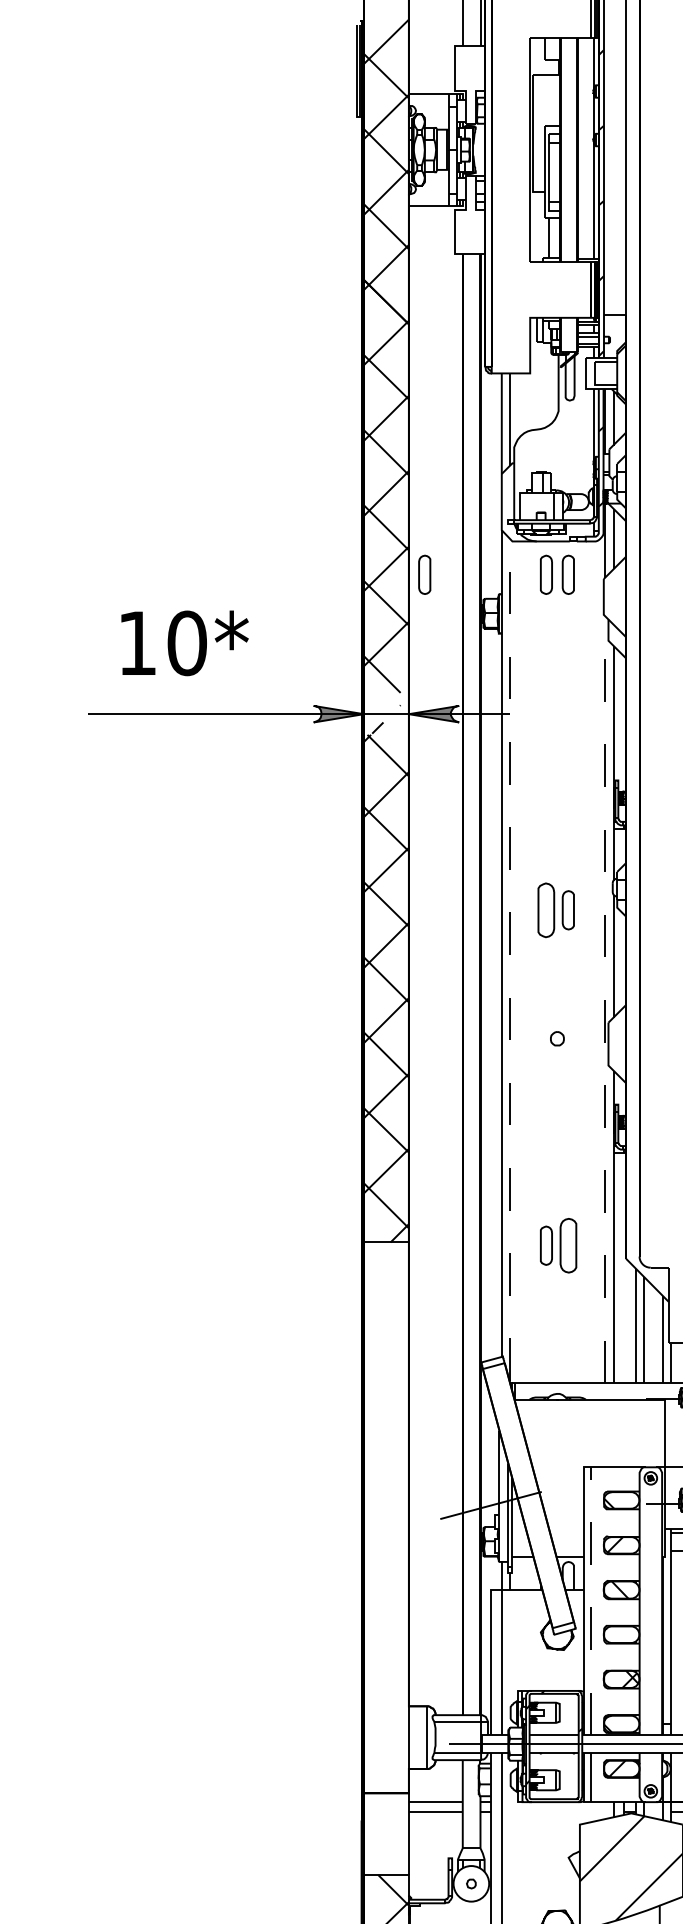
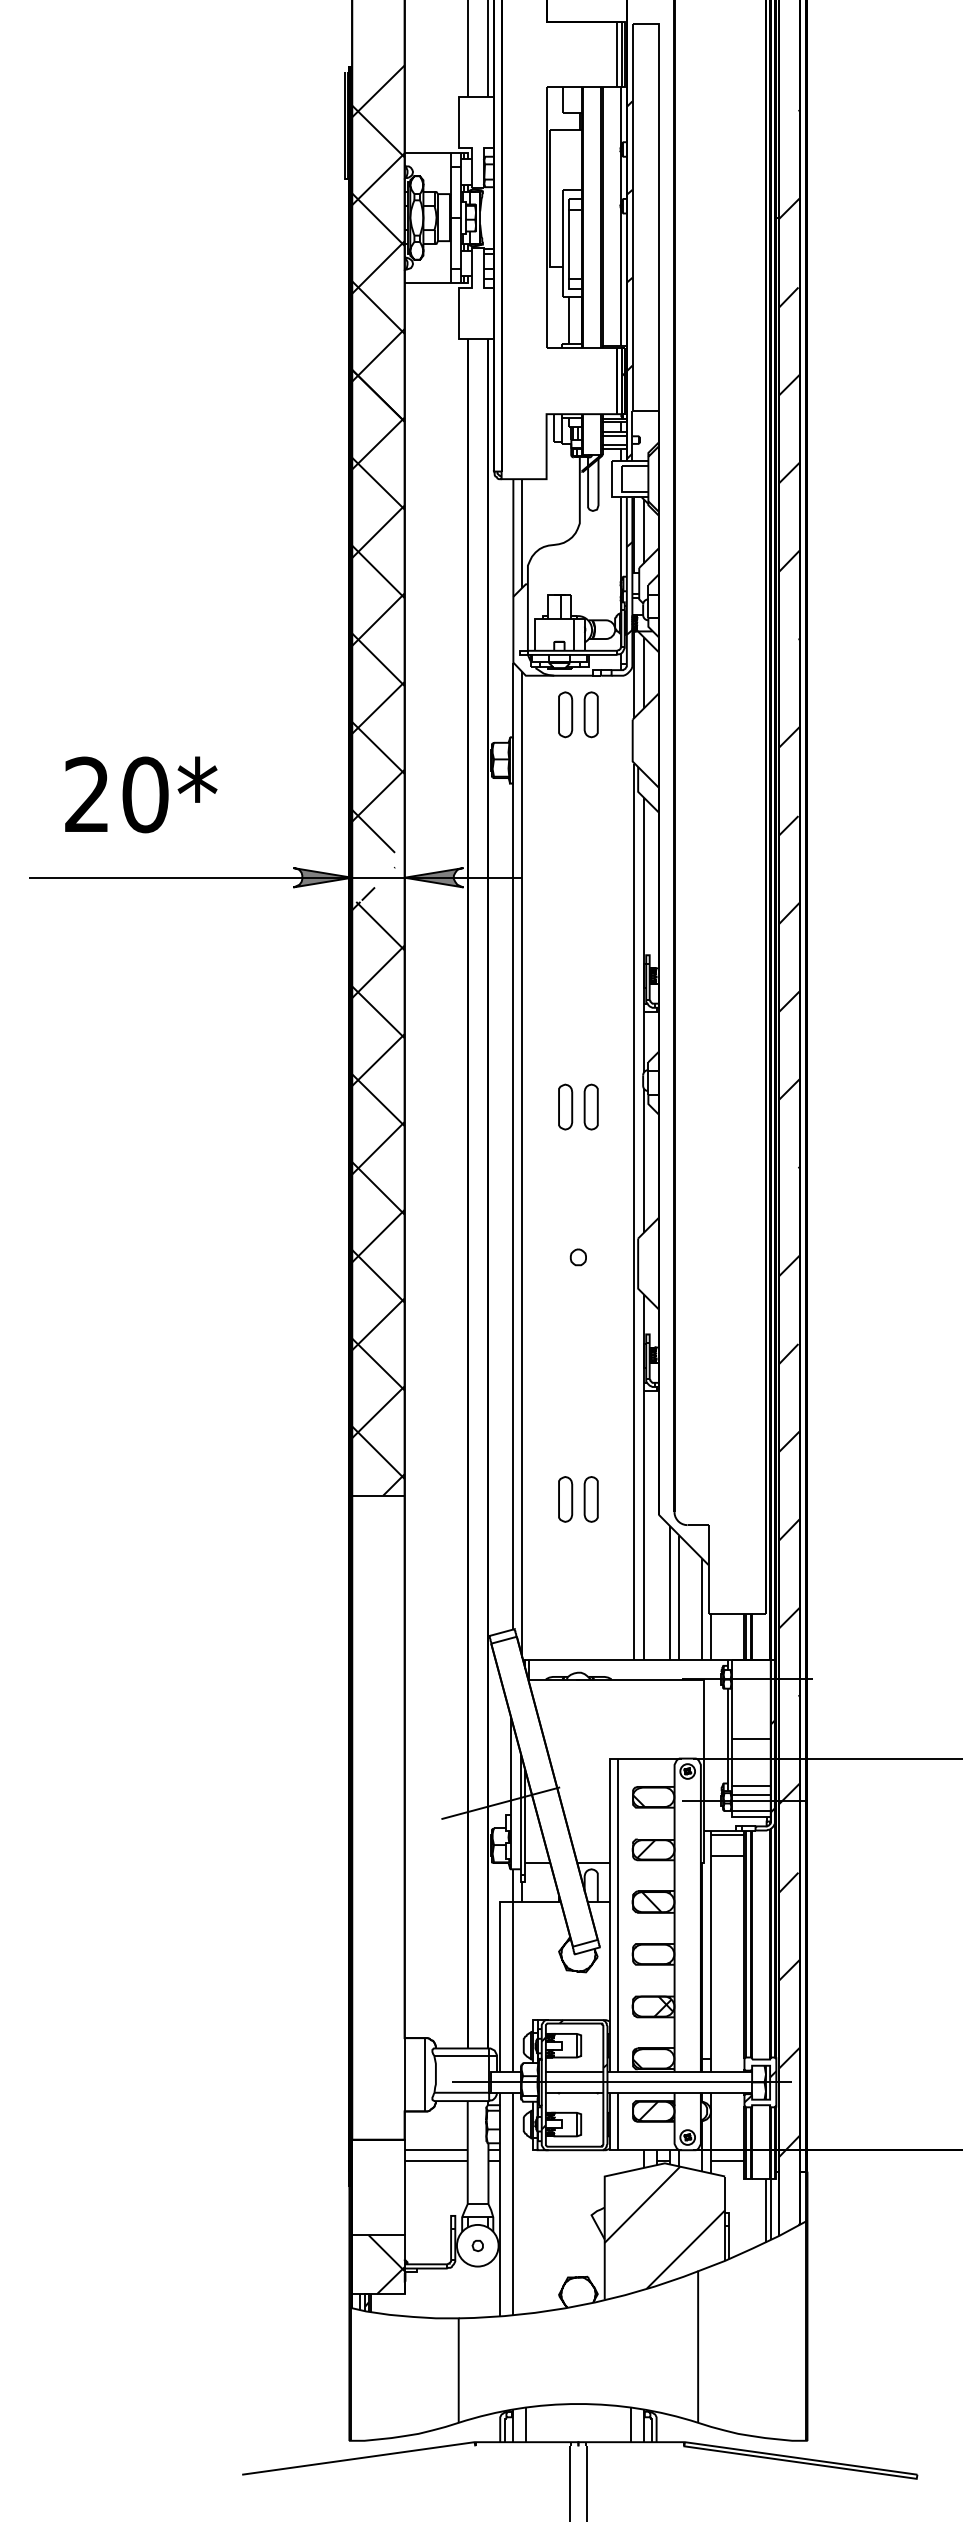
part: (424, 574) -> (422, 714), removed
text: (136, 642) -> (86, 793), 10* -> 20*
part: (546, 909) -> (565, 1106), size x0.71
line: (509, 959) -> (522, 1164), dashed -> solid
line: (605, 999) -> (634, 1211), dashed -> solid
part: (567, 1245) -> (590, 1499), size x0.71
line: (590, 1601) -> (617, 1915), dashed -> solid

